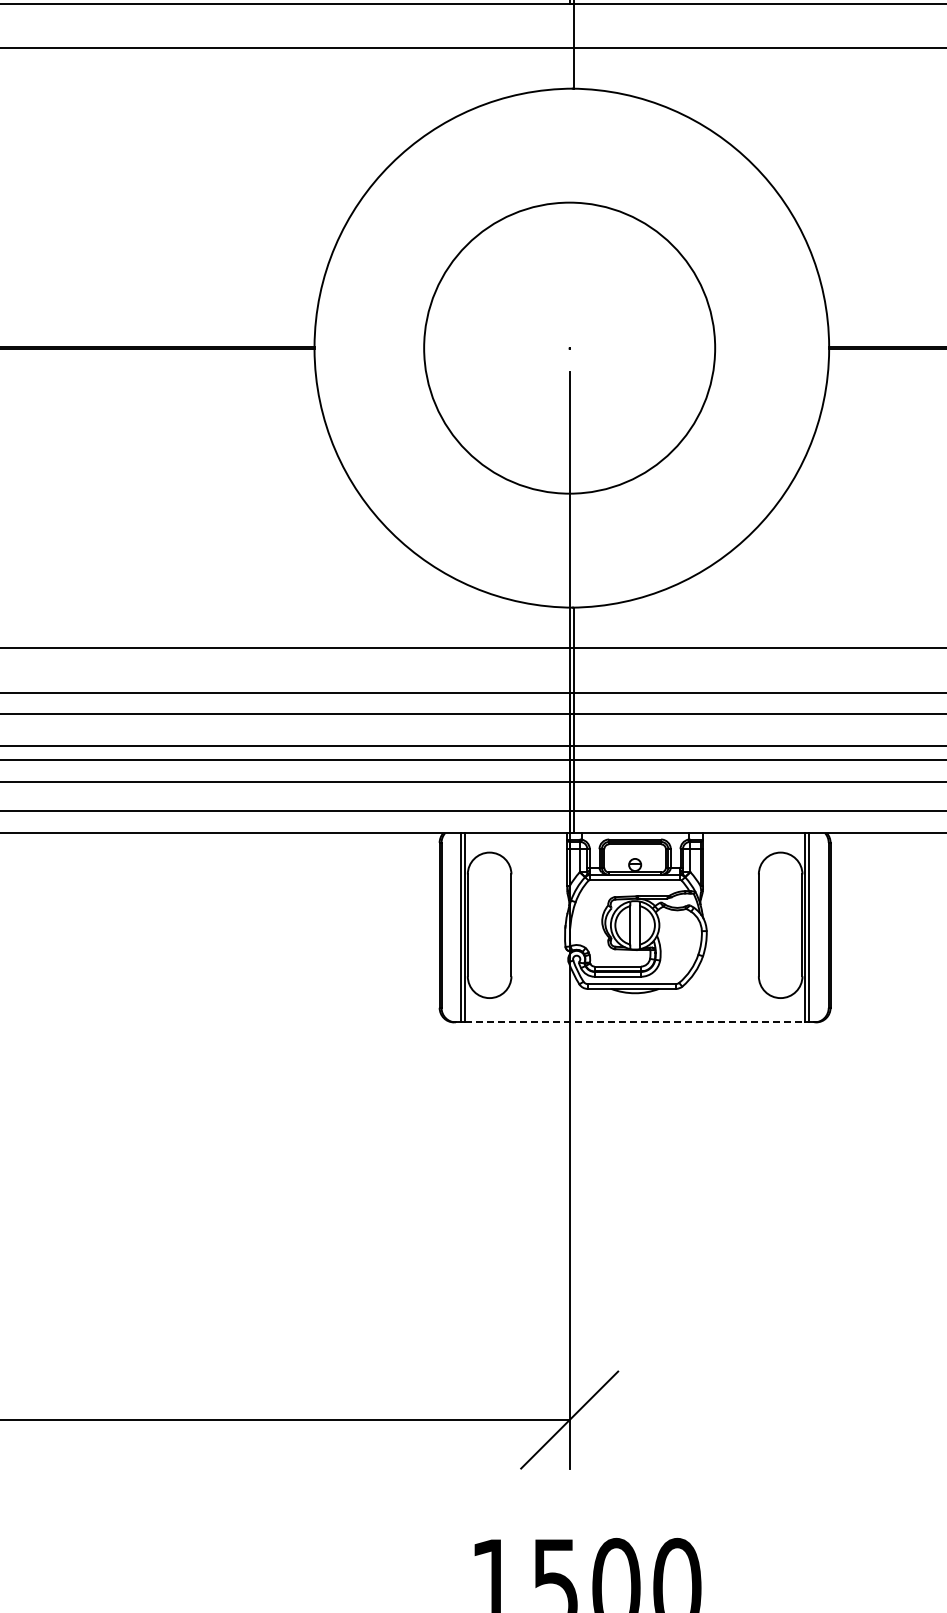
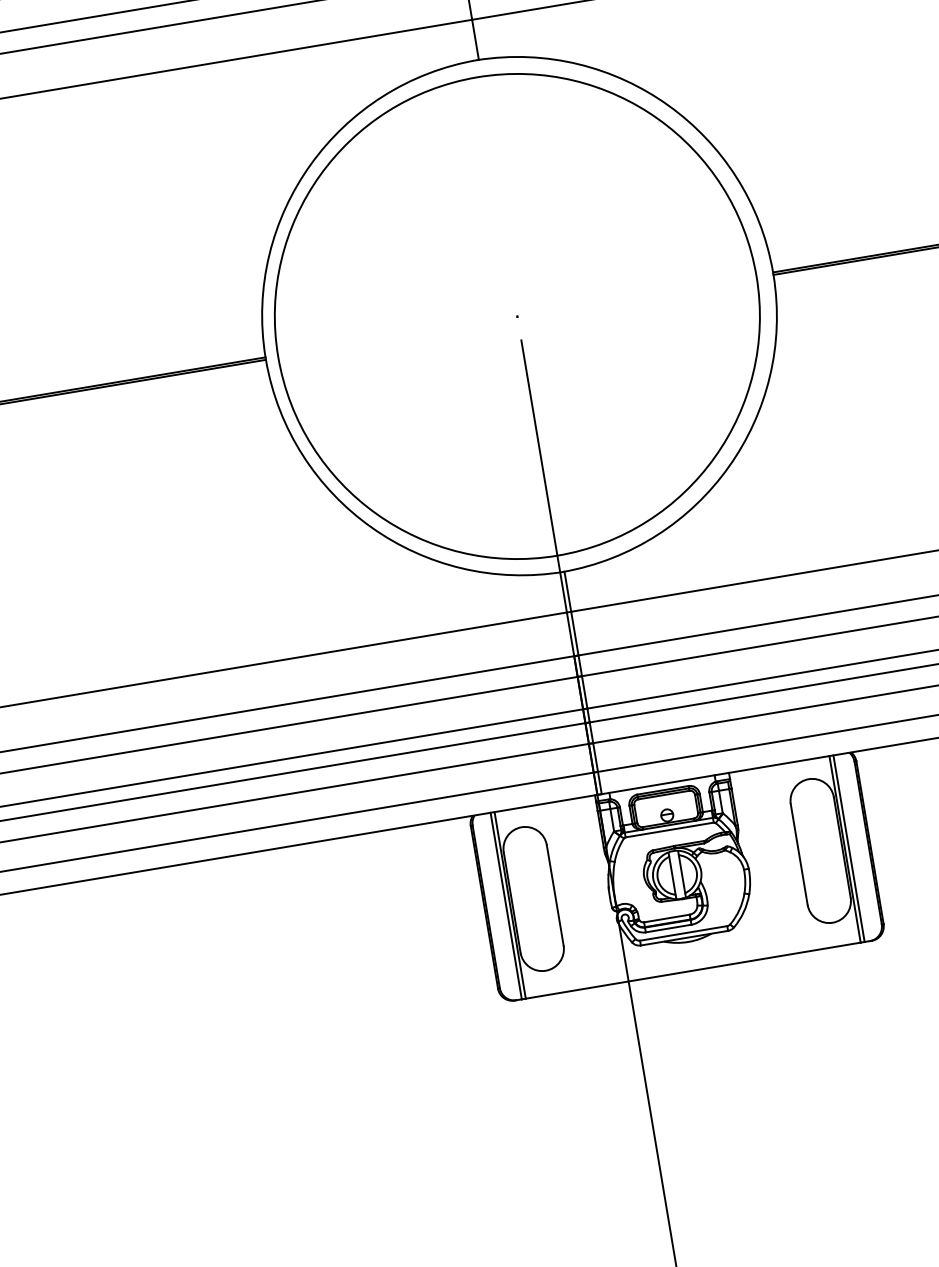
circle: (569, 347) -> (517, 315), size x1.67
line: (635, 1022) -> (693, 970), dashed -> solid

